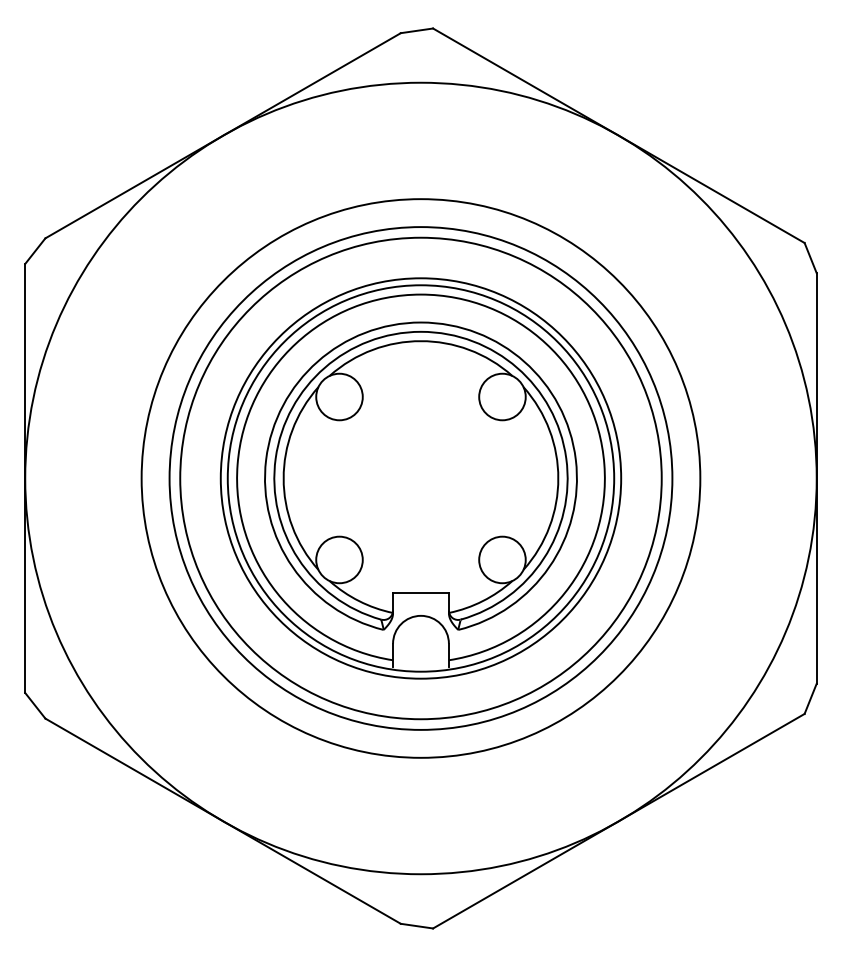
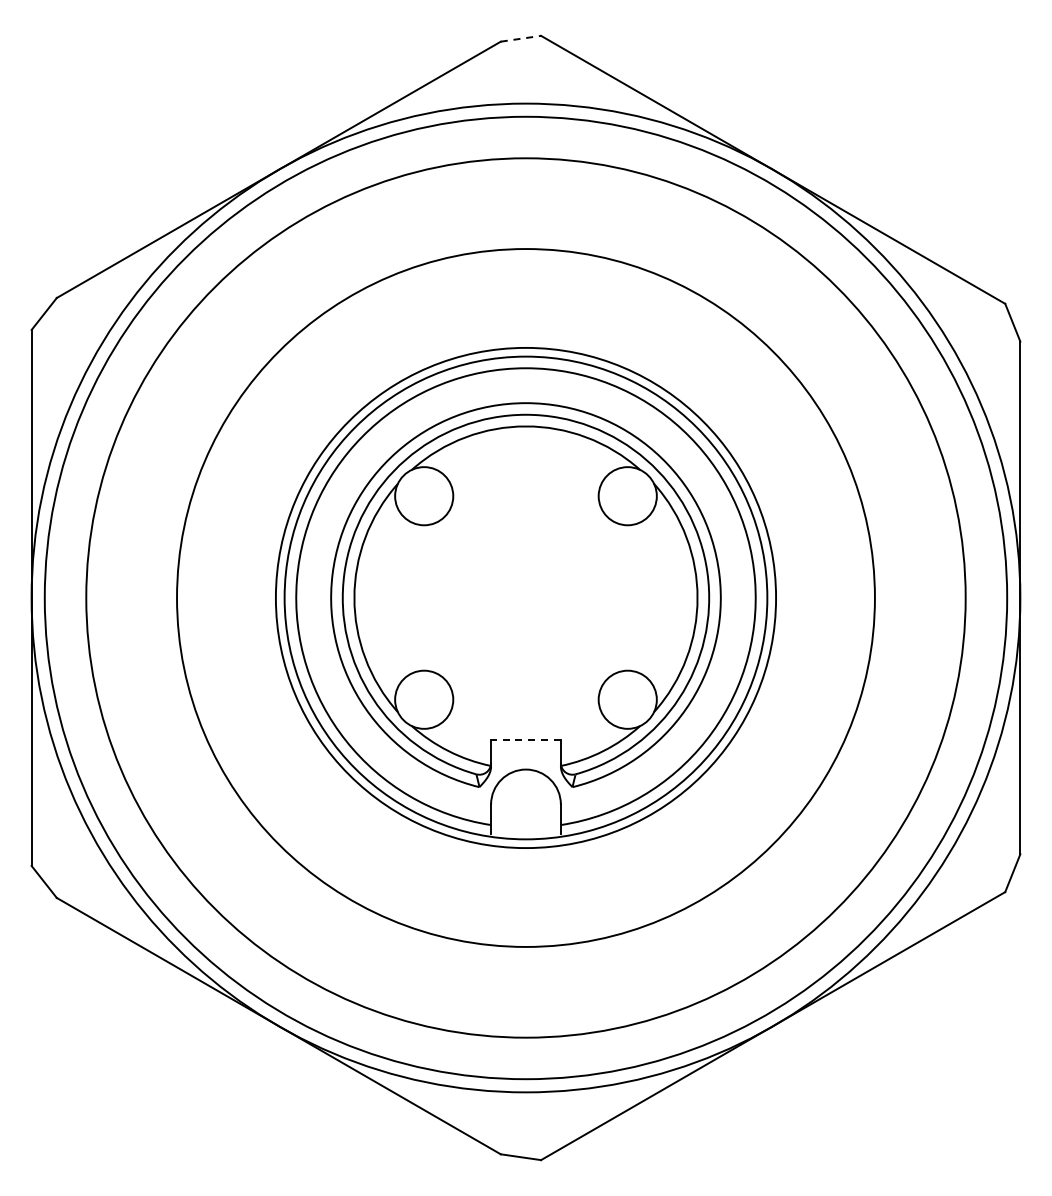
line: (417, 30) -> (521, 38), solid -> dashed
circle: (420, 478) -> (525, 597), size x1.4
circle: (420, 478) -> (525, 597), size x1.6
line: (420, 592) -> (525, 740), solid -> dashed

